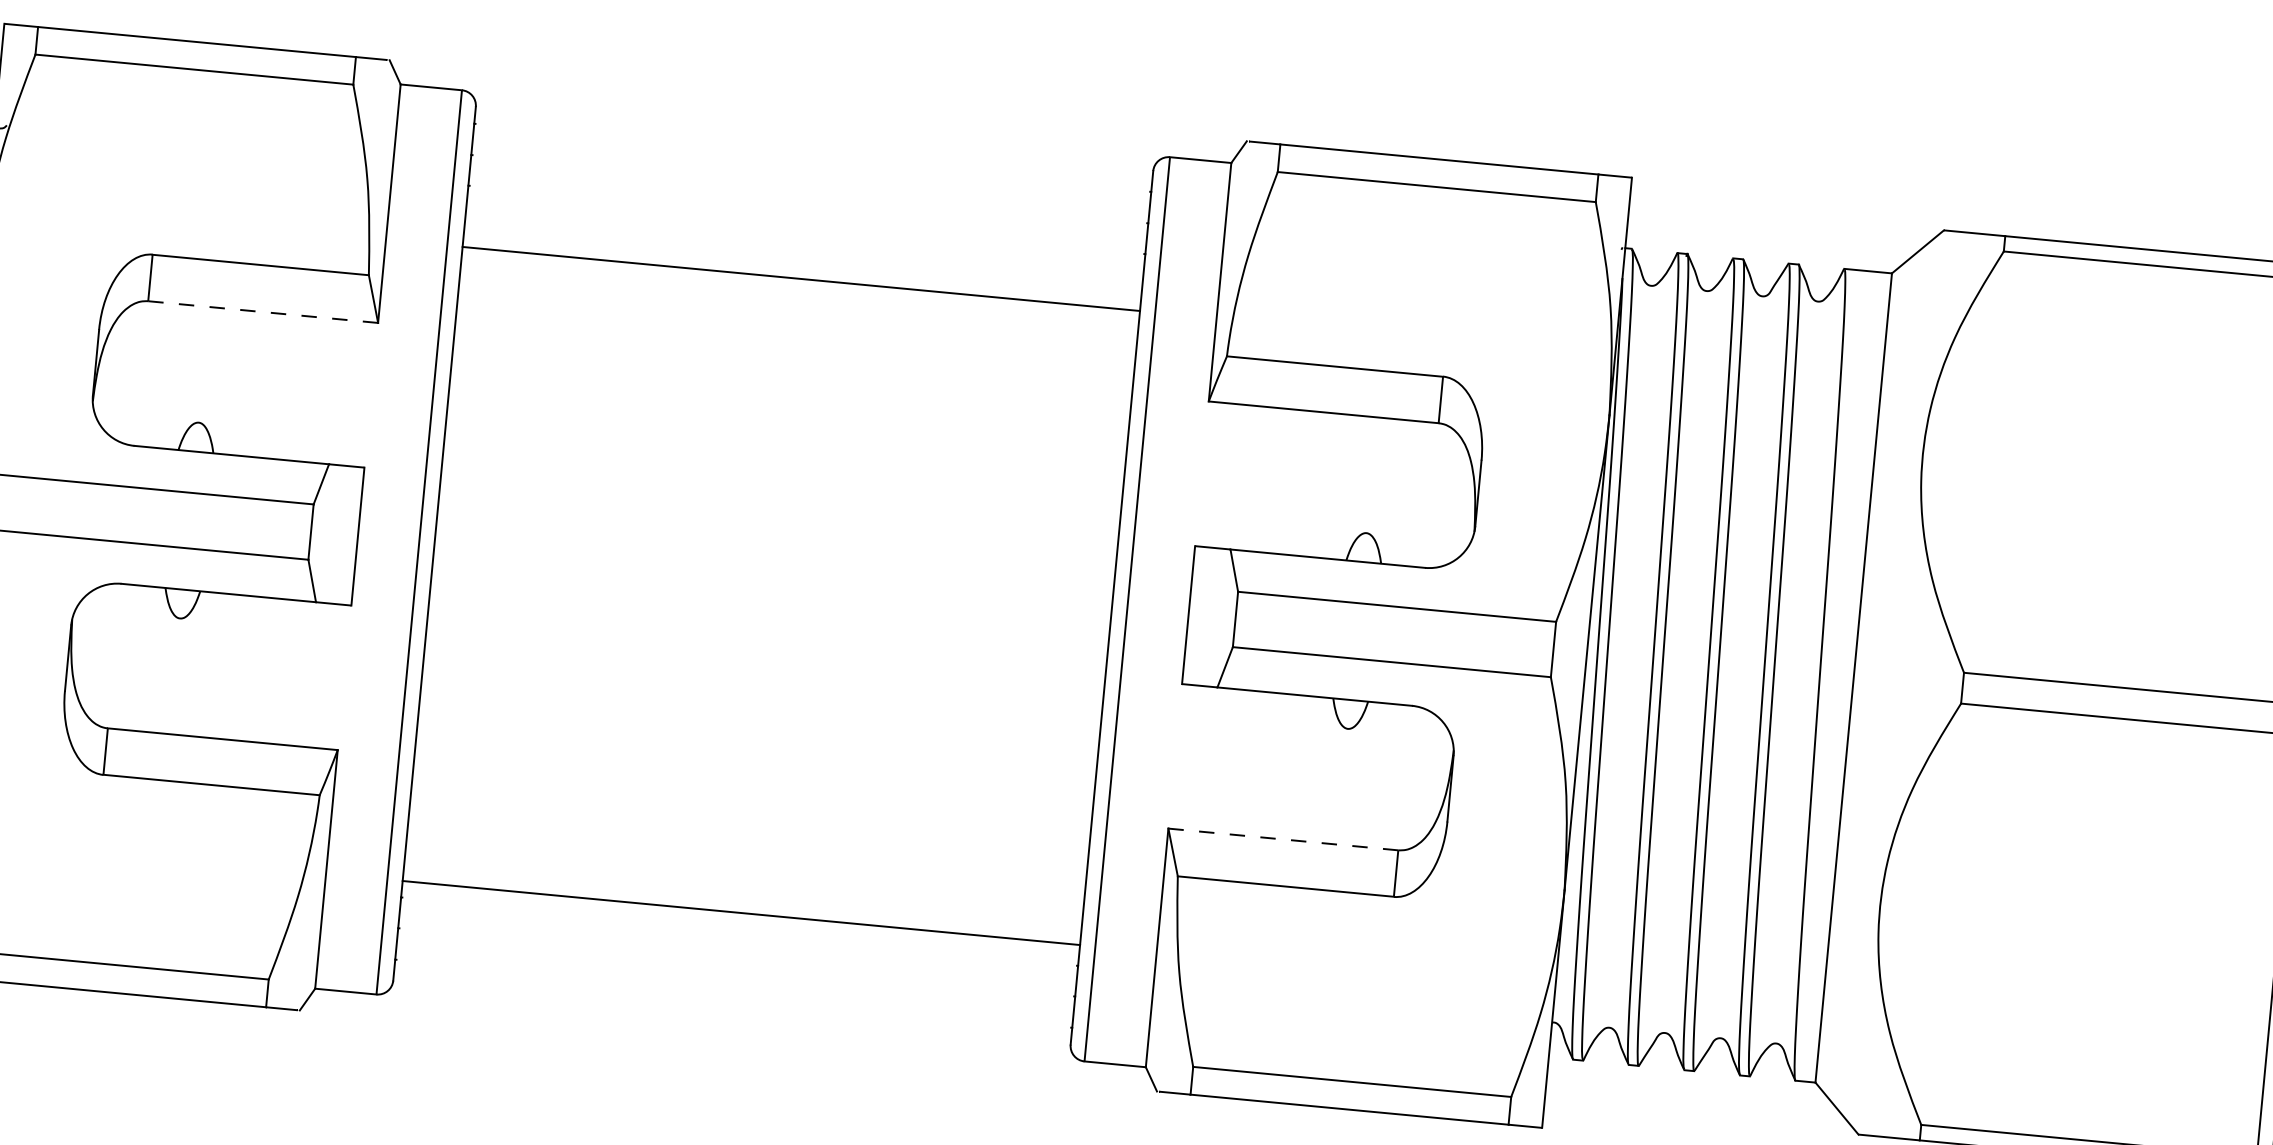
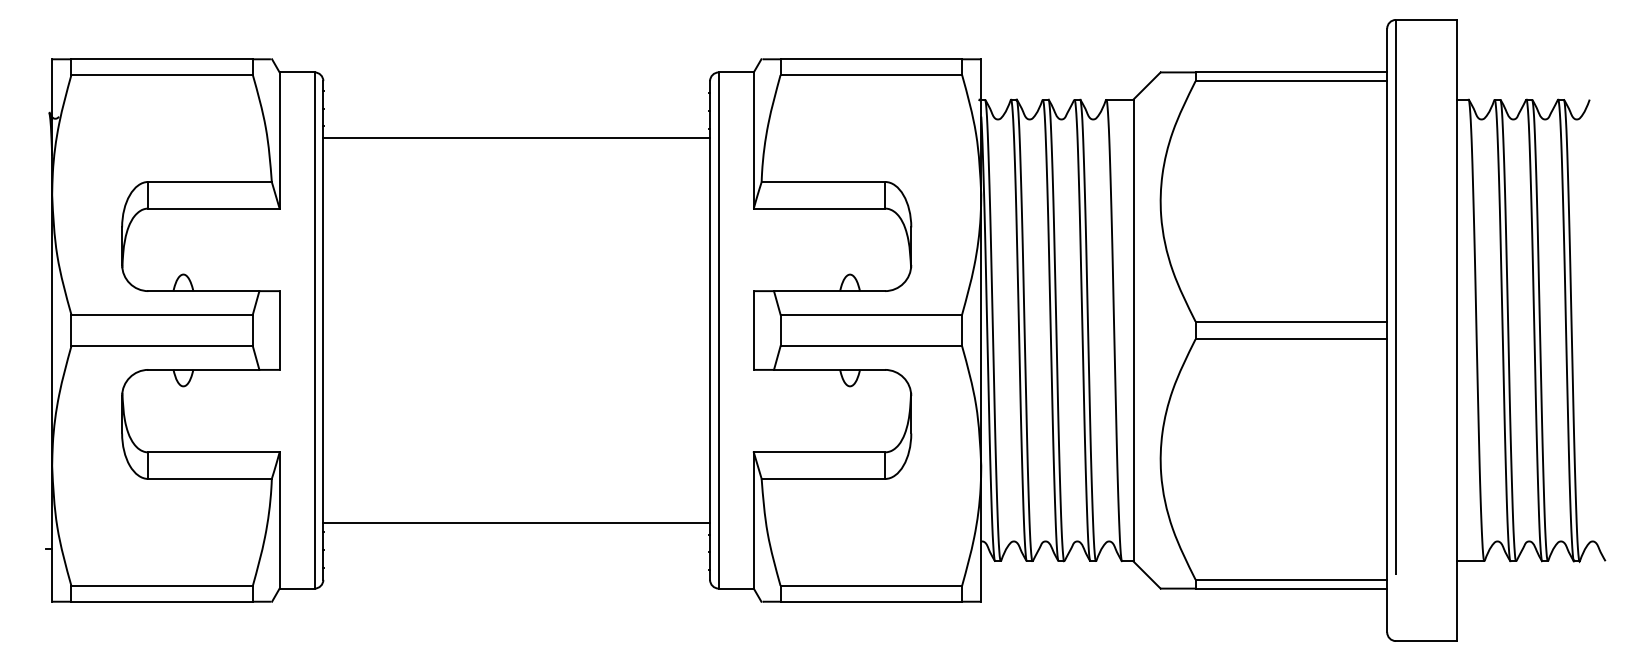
line: (800, 279) -> (516, 138), moved
line: (264, 312) -> (214, 208), dashed -> solid
line: (1283, 839) -> (819, 452), dashed -> solid

